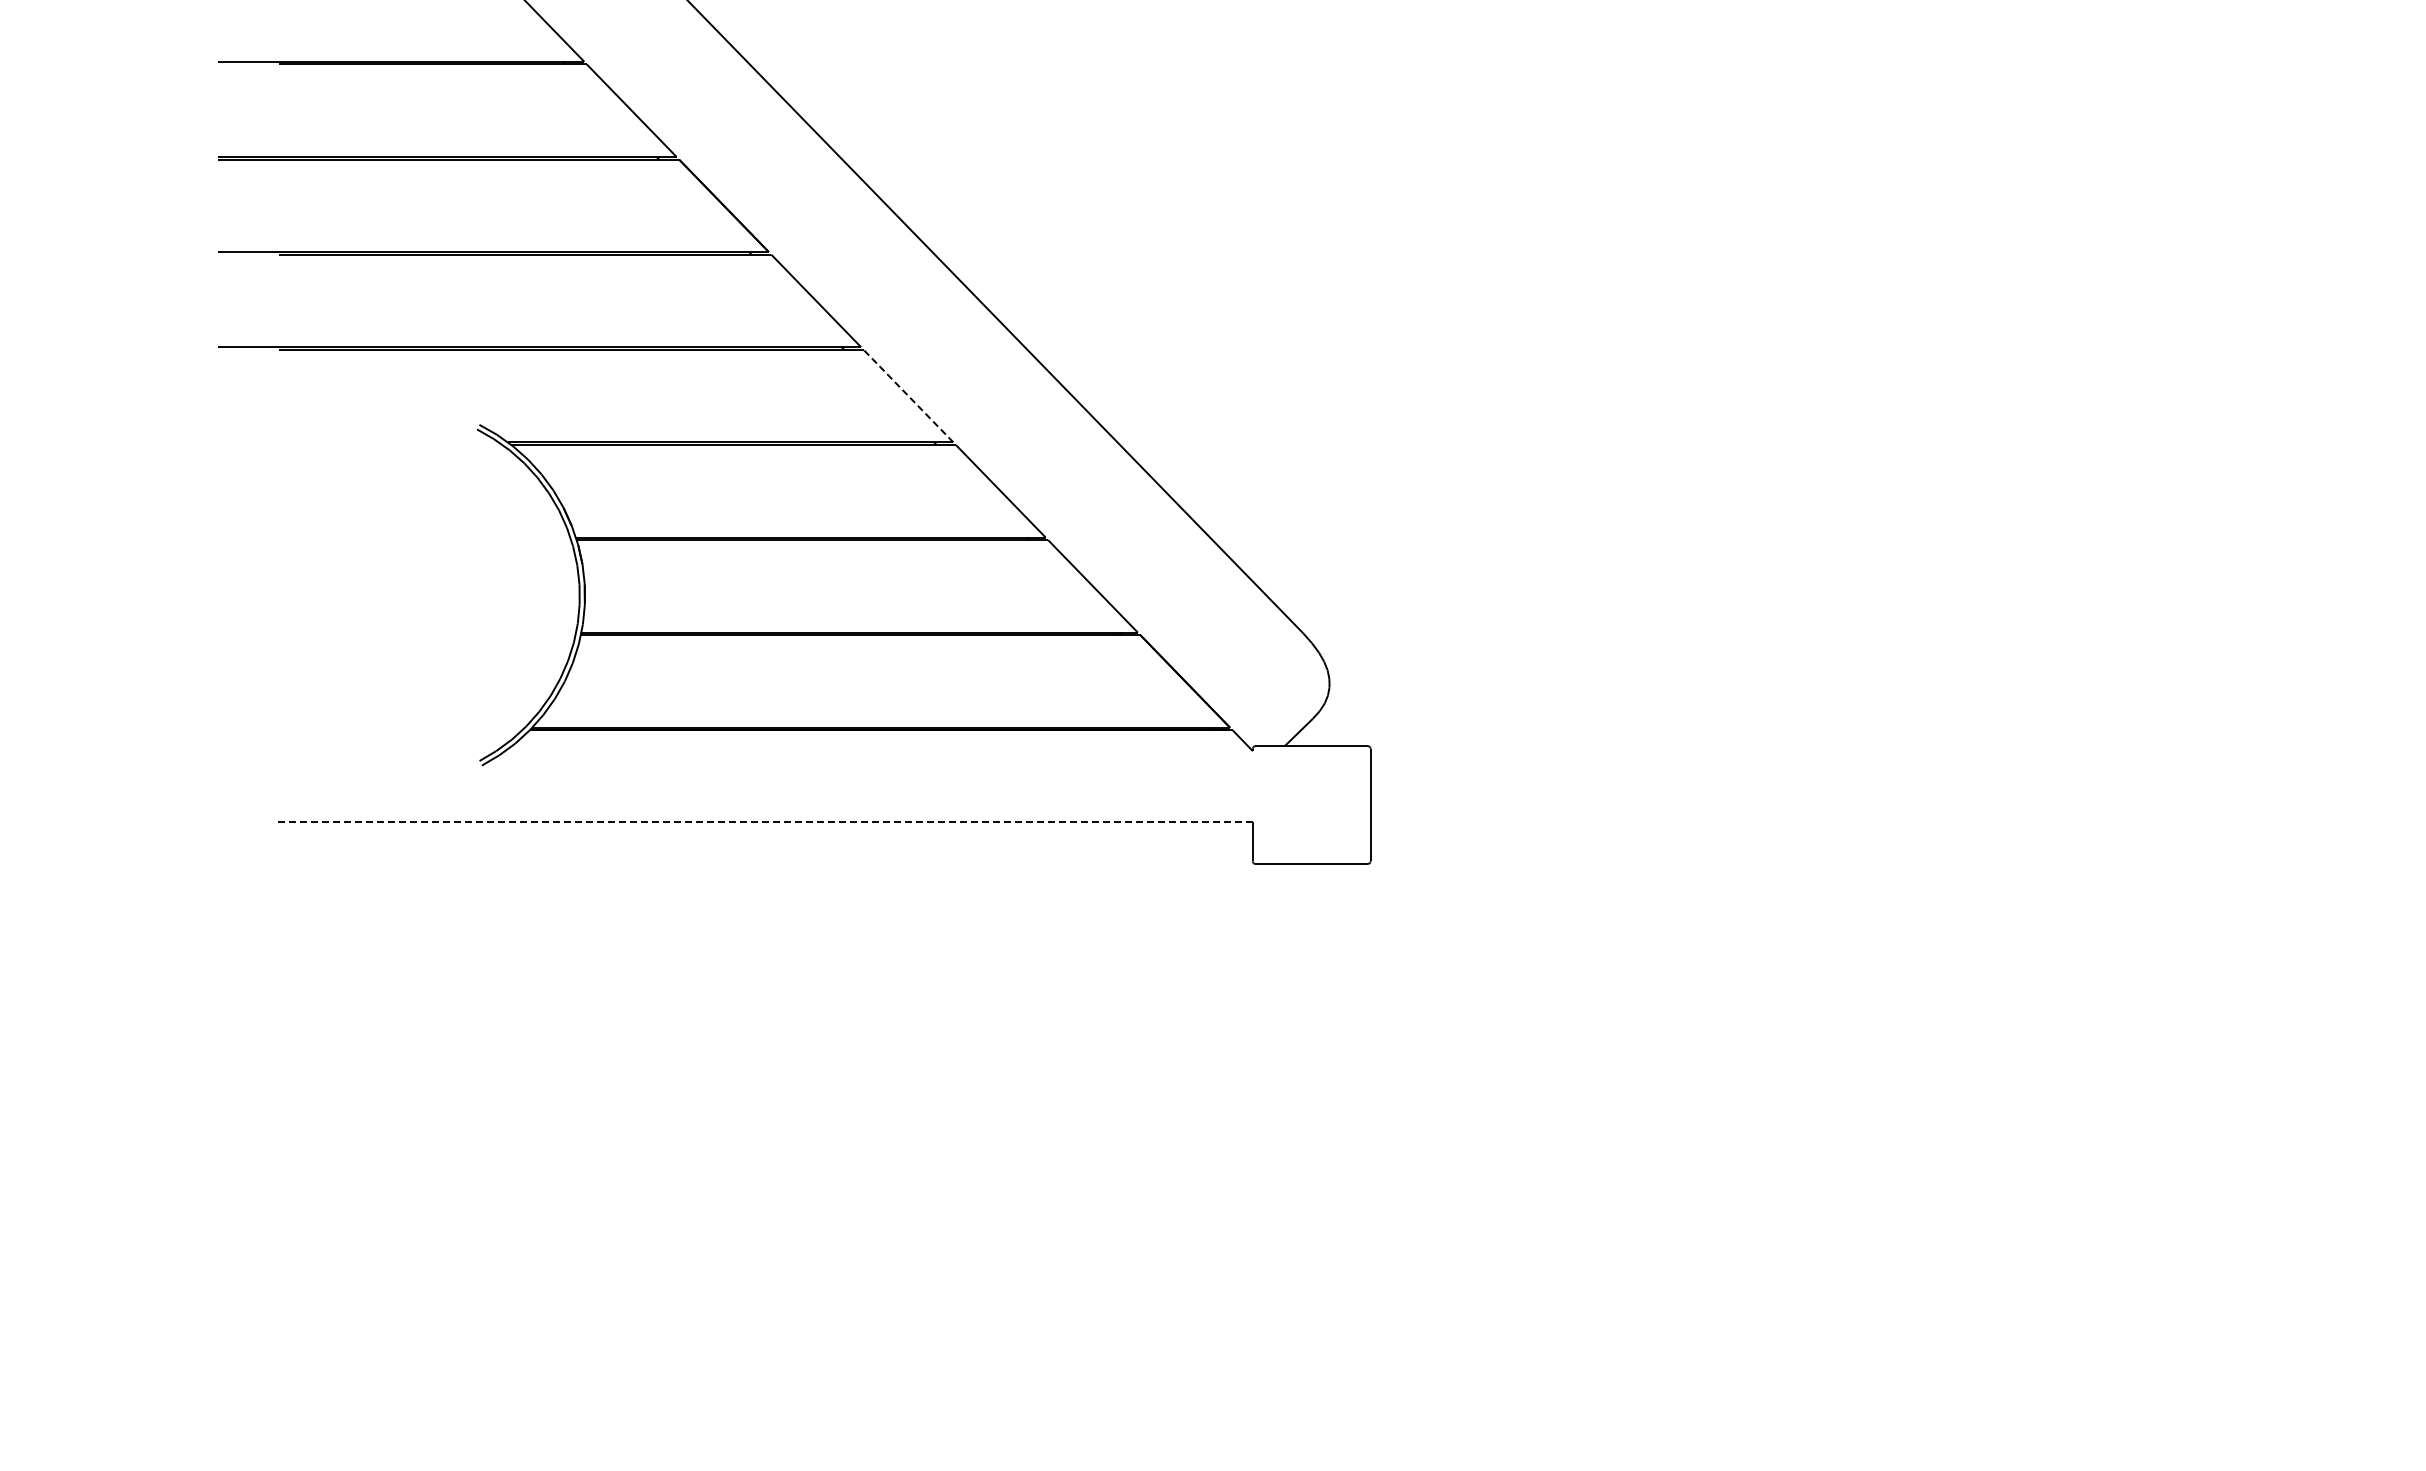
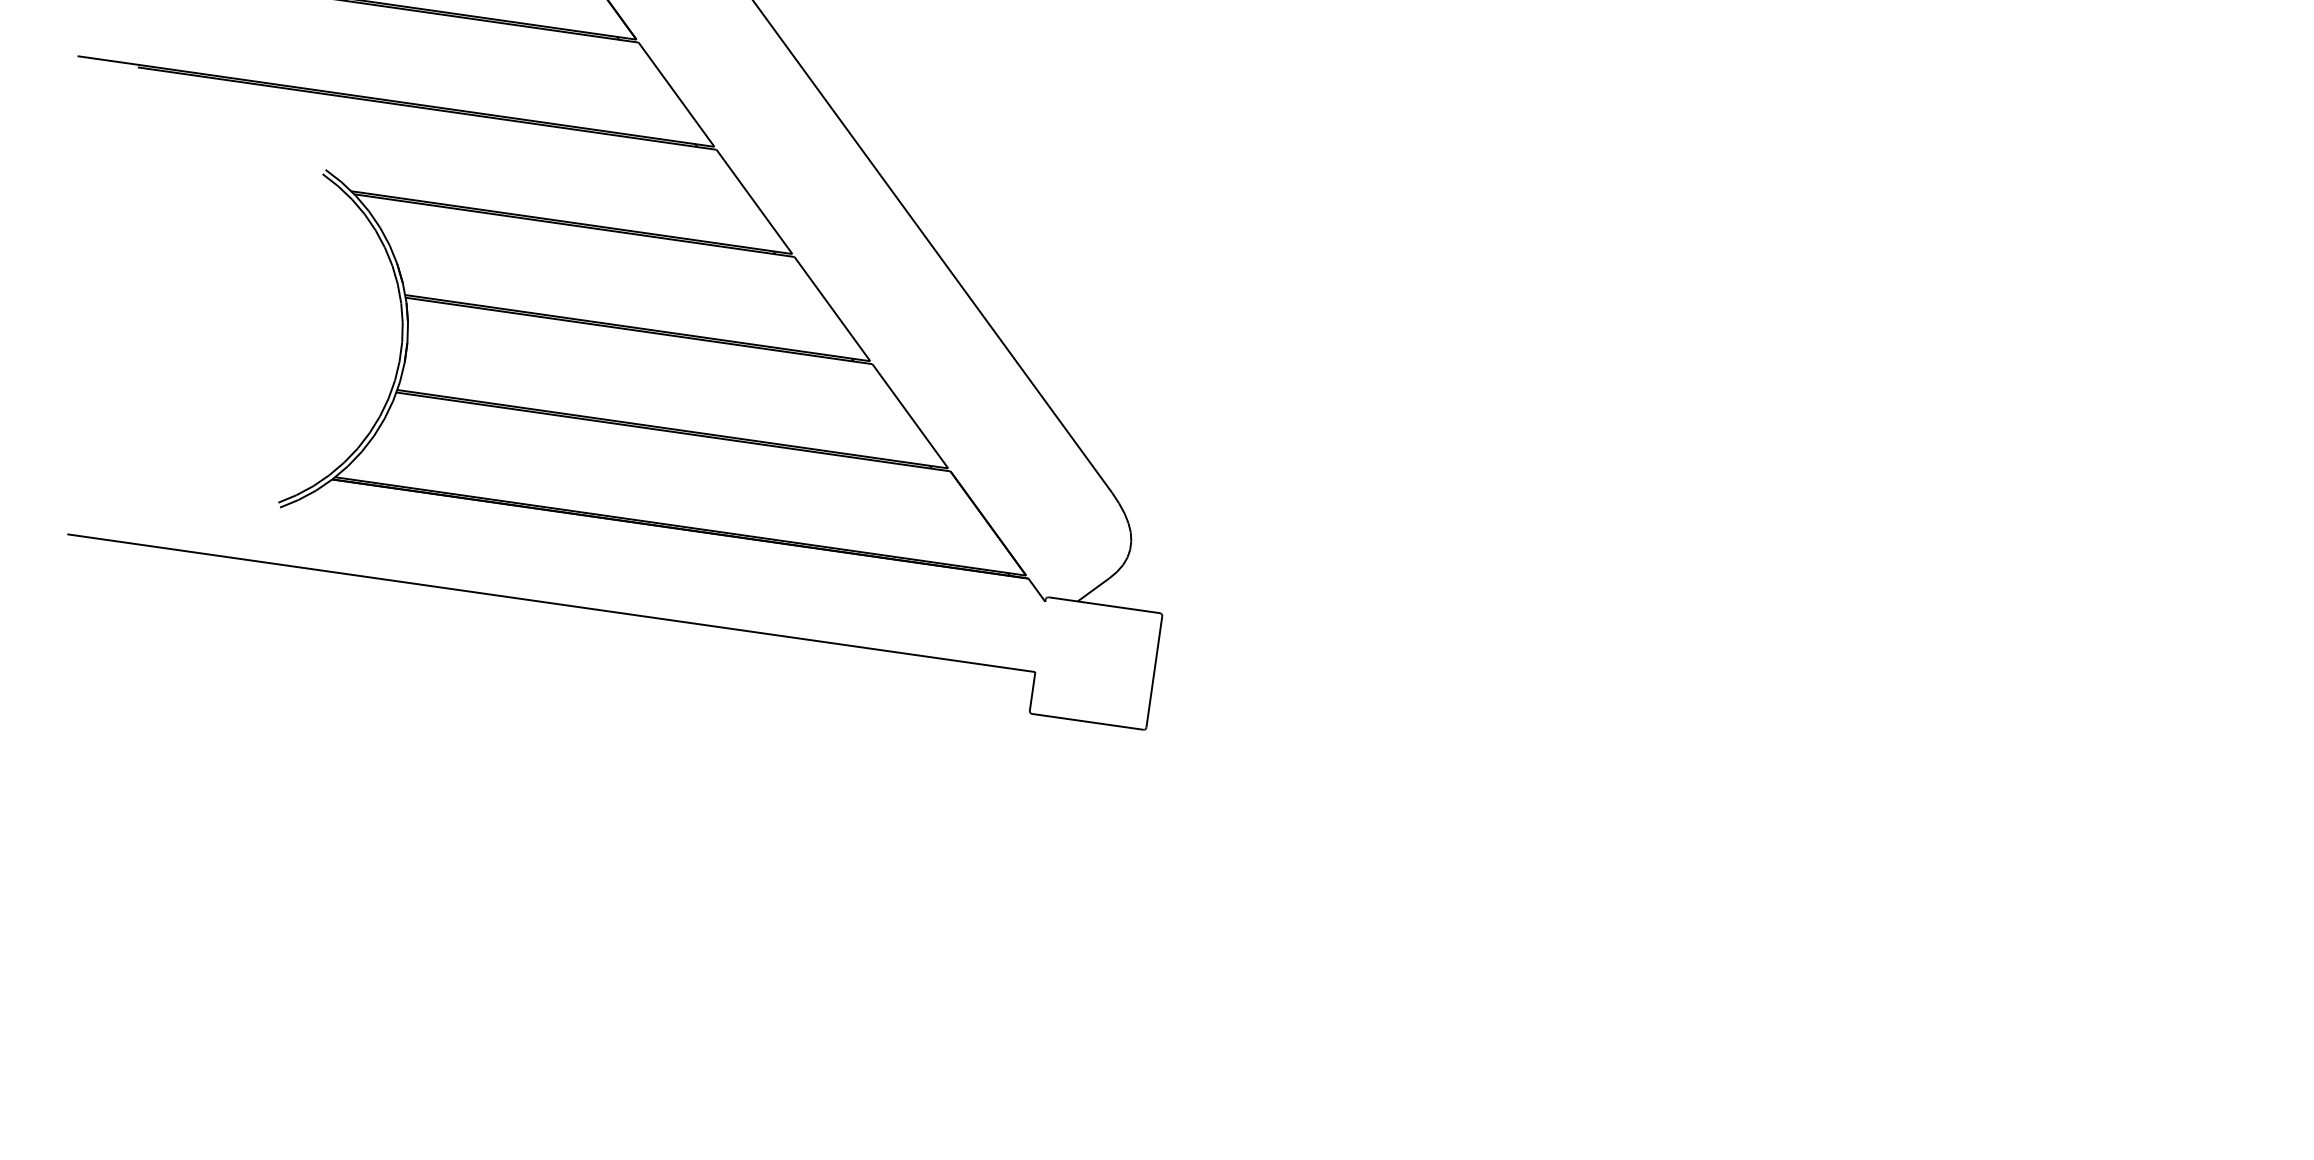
line: (908, 395) -> (754, 201), dashed -> solid
line: (763, 822) -> (550, 603), dashed -> solid

